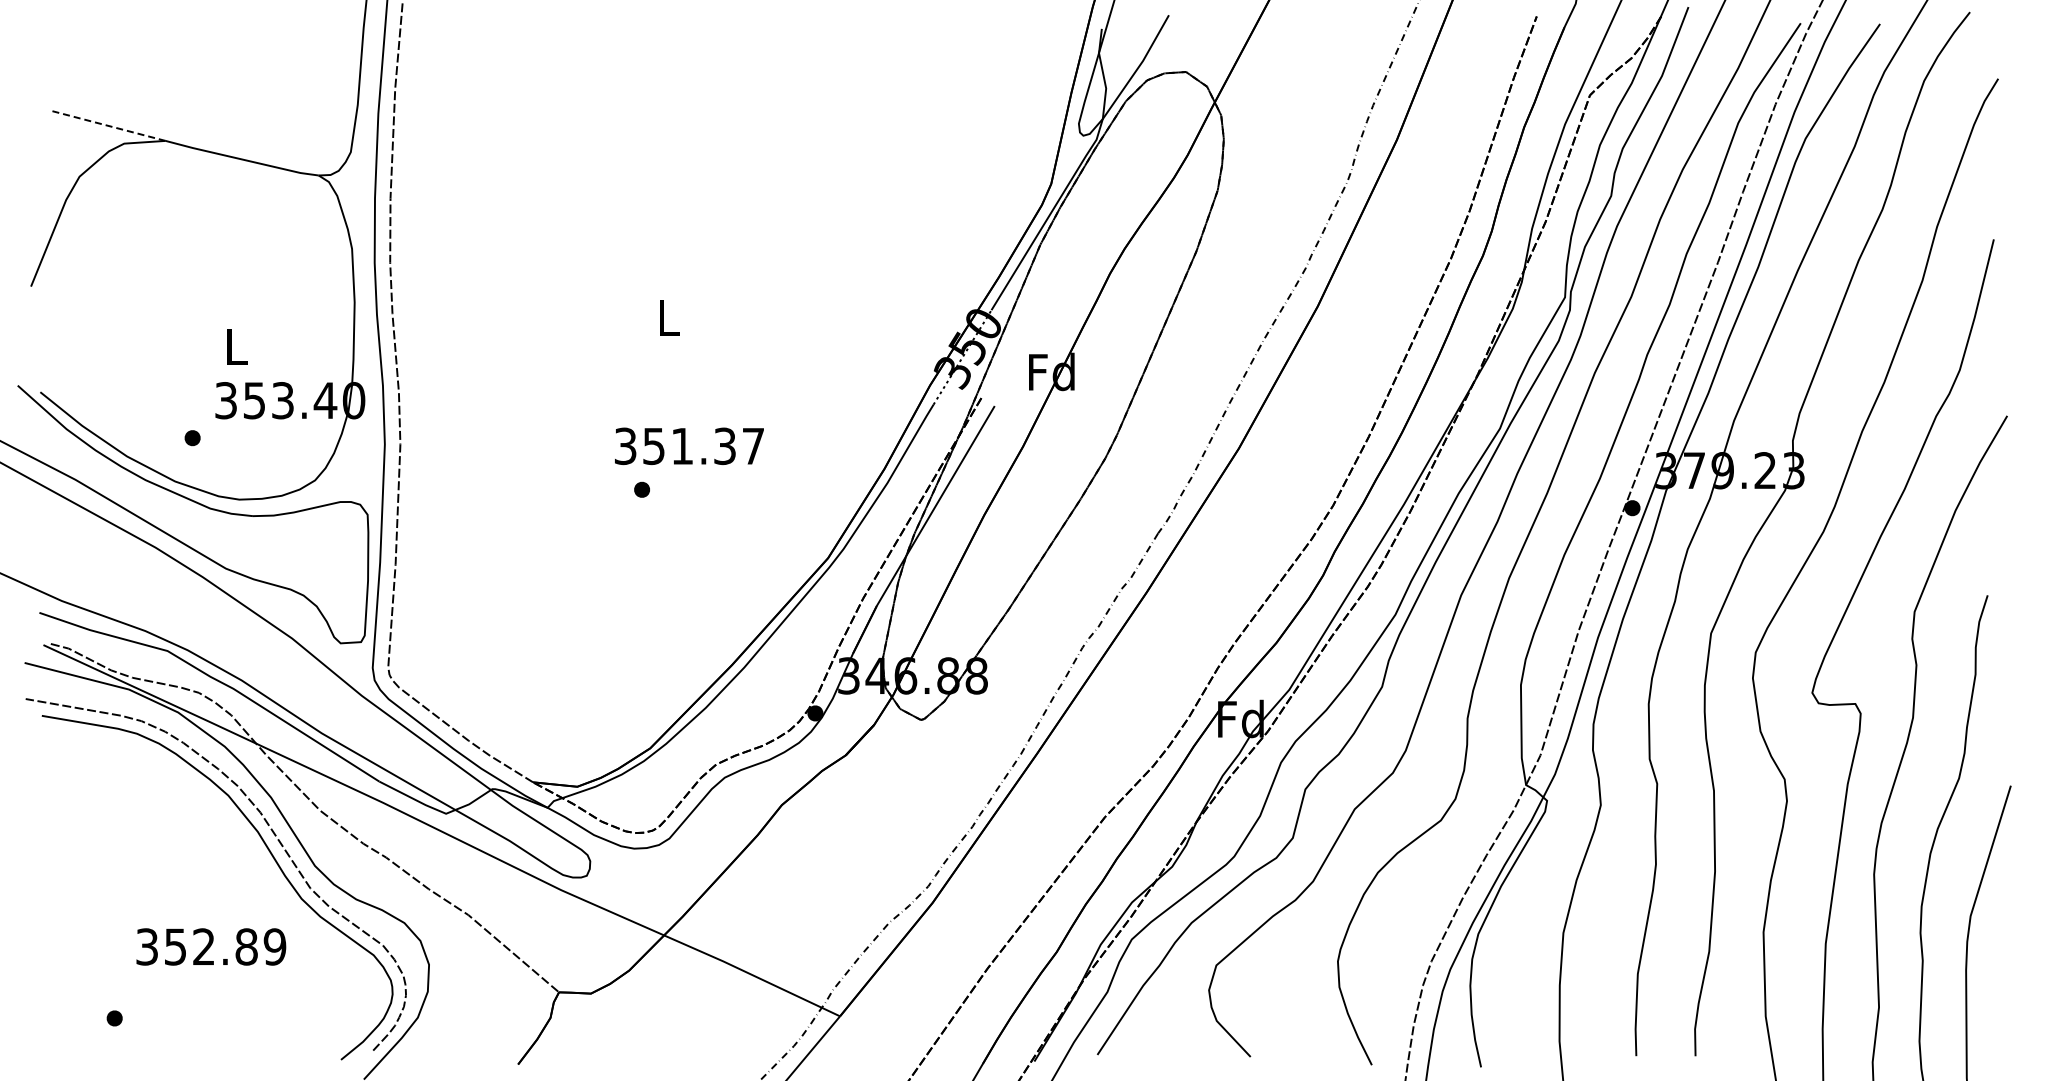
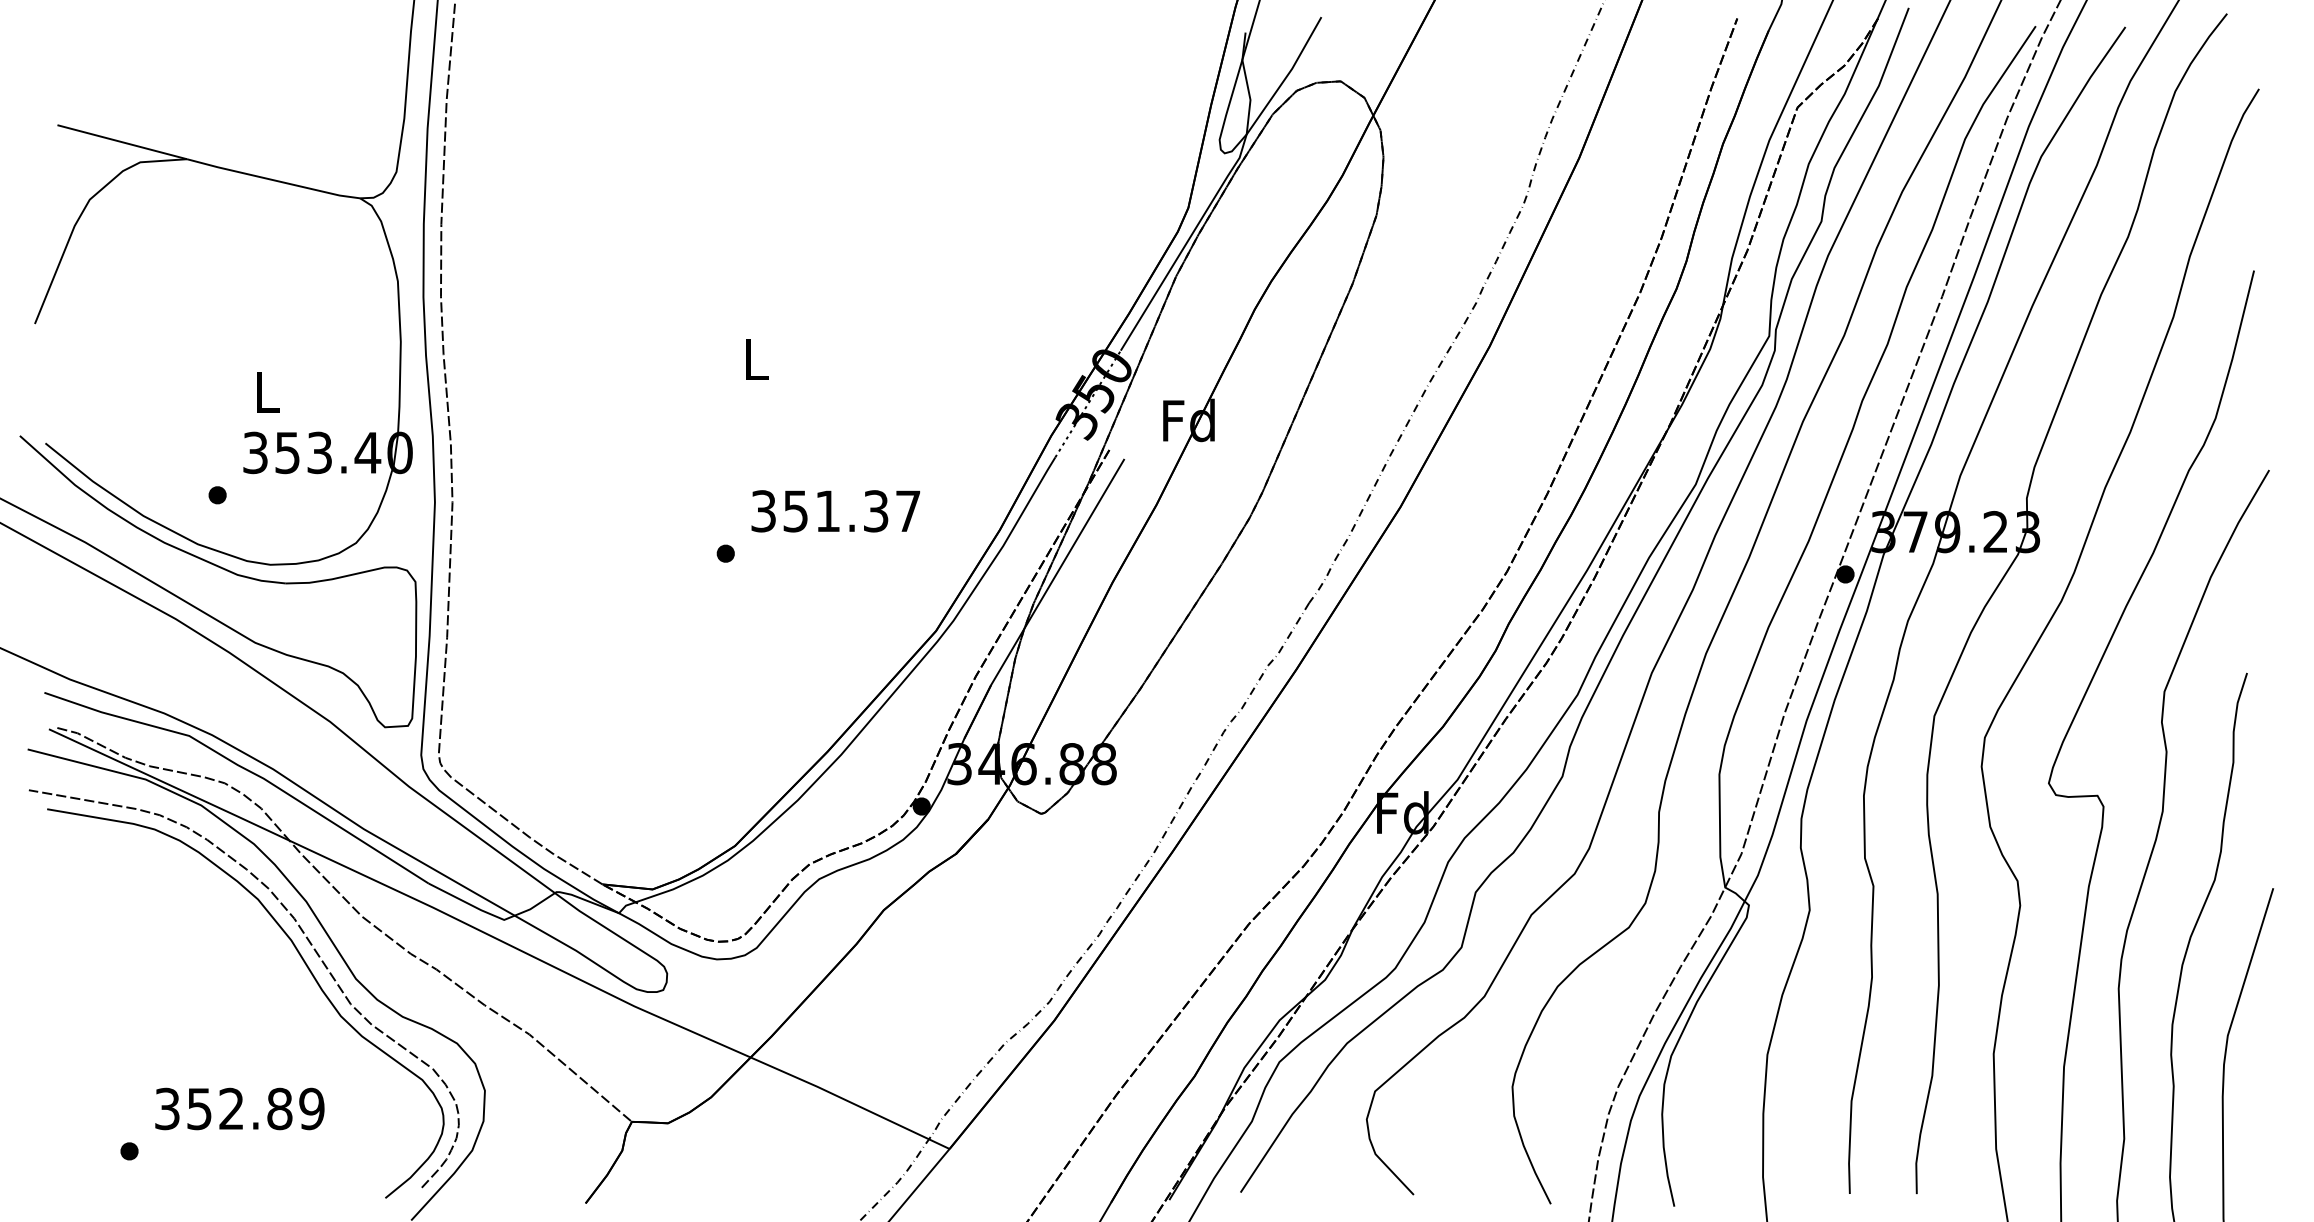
line: (107, 125) -> (121, 141), dashed -> solid
text: (689, 446) -> (835, 511), moved
text: (211, 946) -> (240, 1108), moved

